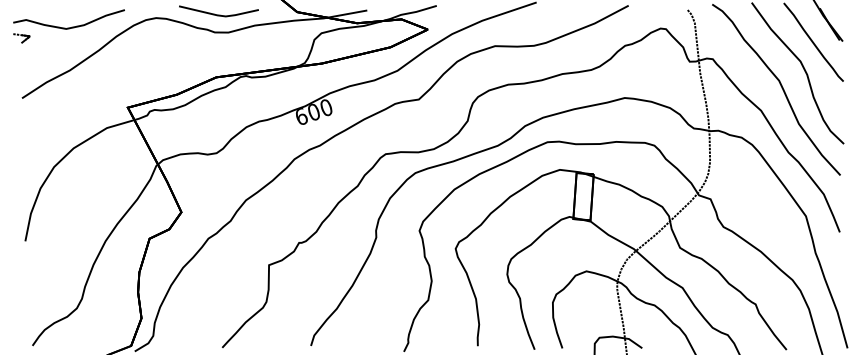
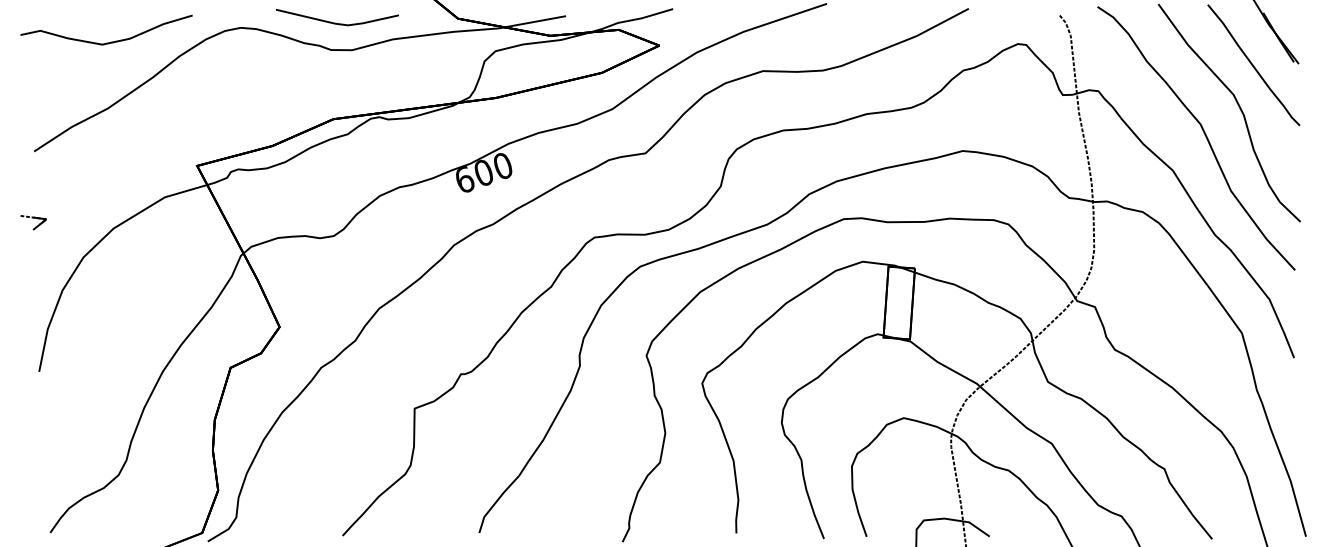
part: (21, 38) -> (33, 222), moved

